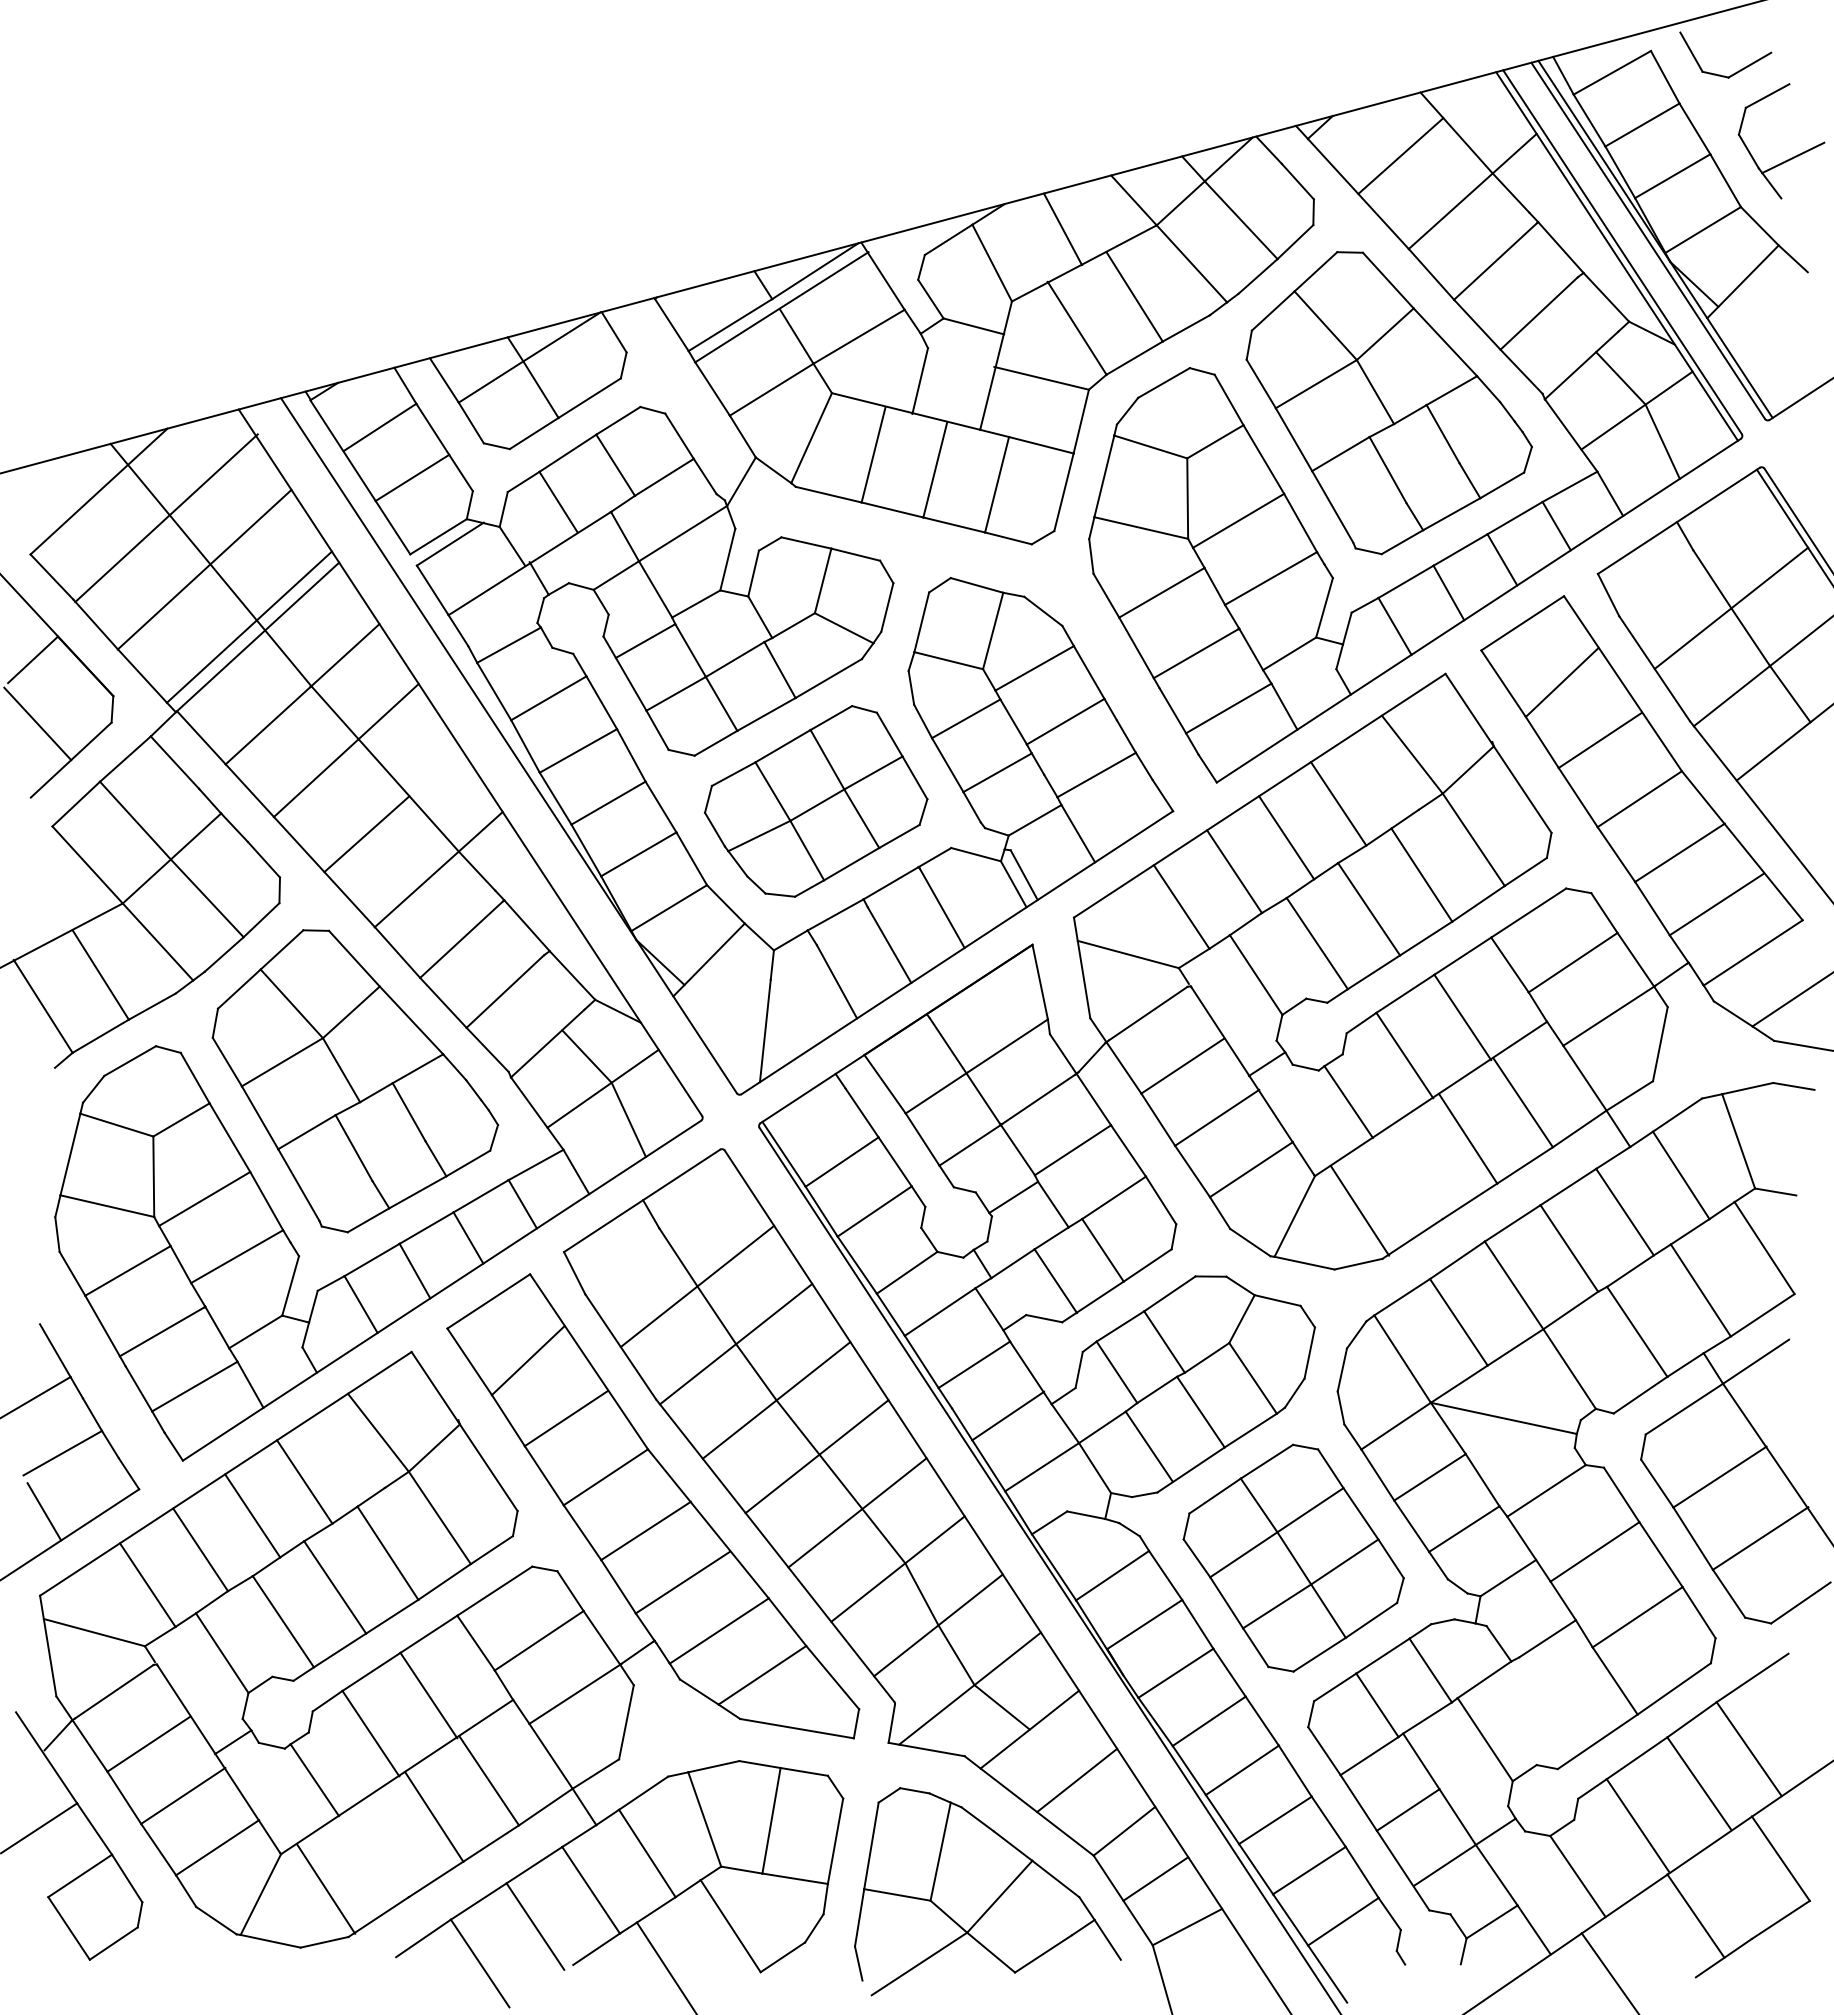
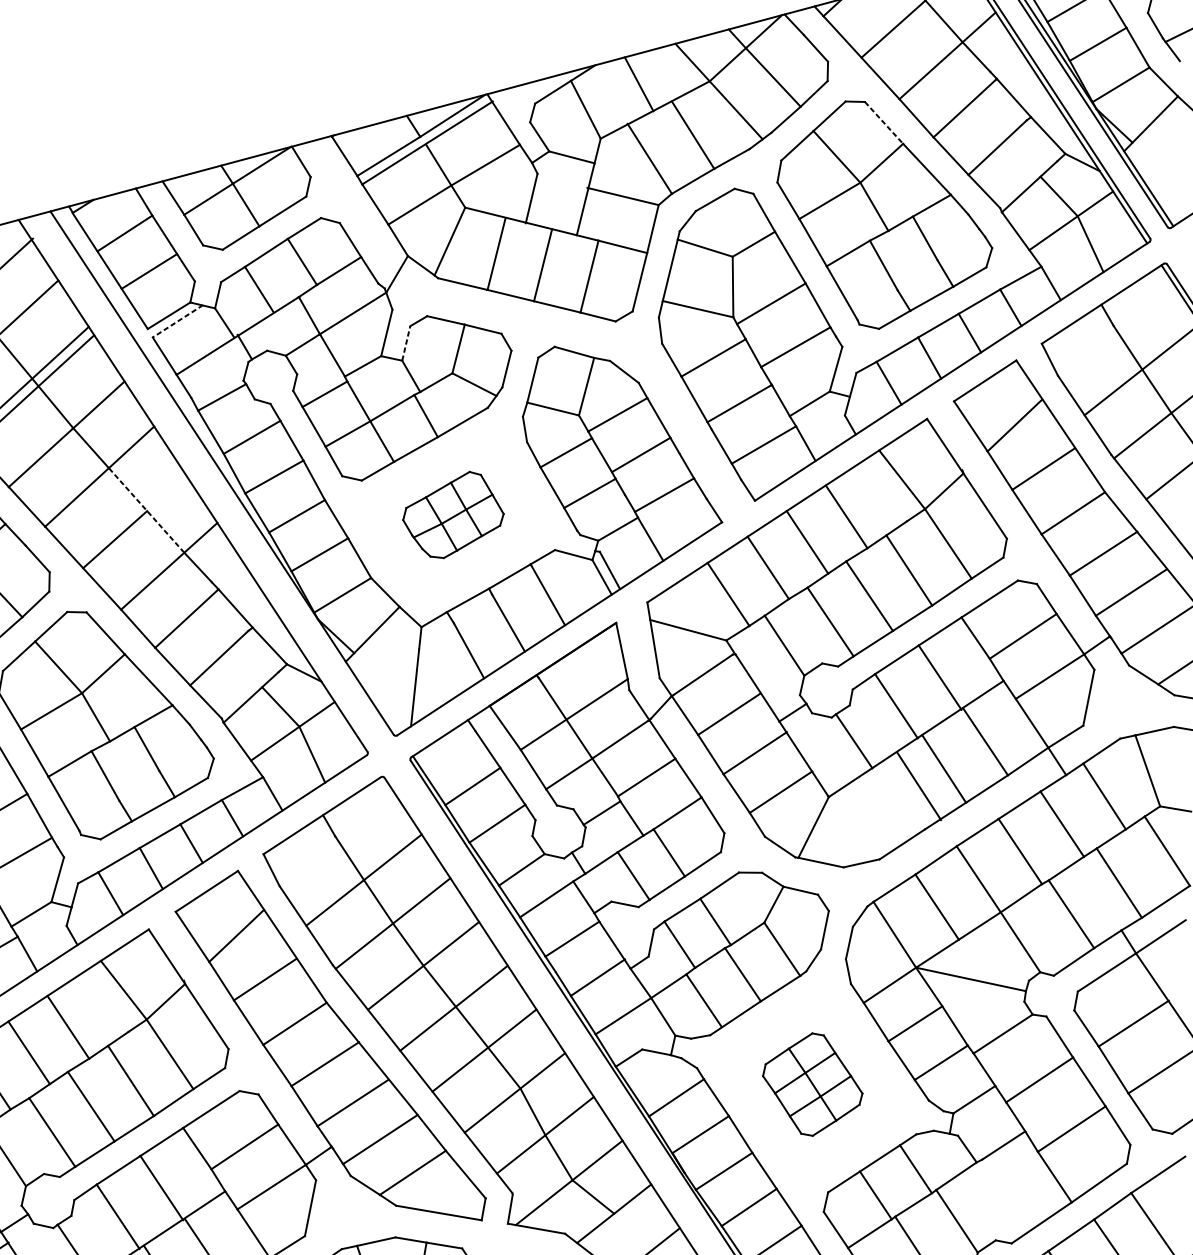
line: (1388, 280) -> (884, 122), solid -> dashed
line: (450, 544) -> (178, 321), solid -> dashed
line: (753, 573) -> (406, 343), solid -> dashed
line: (408, 795) -> (146, 510), solid -> dashed
part: (816, 801) -> (453, 515), size x0.6
line: (1359, 1210) -> (918, 786), moved
part: (1293, 1557) -> (812, 1084), size x0.6

